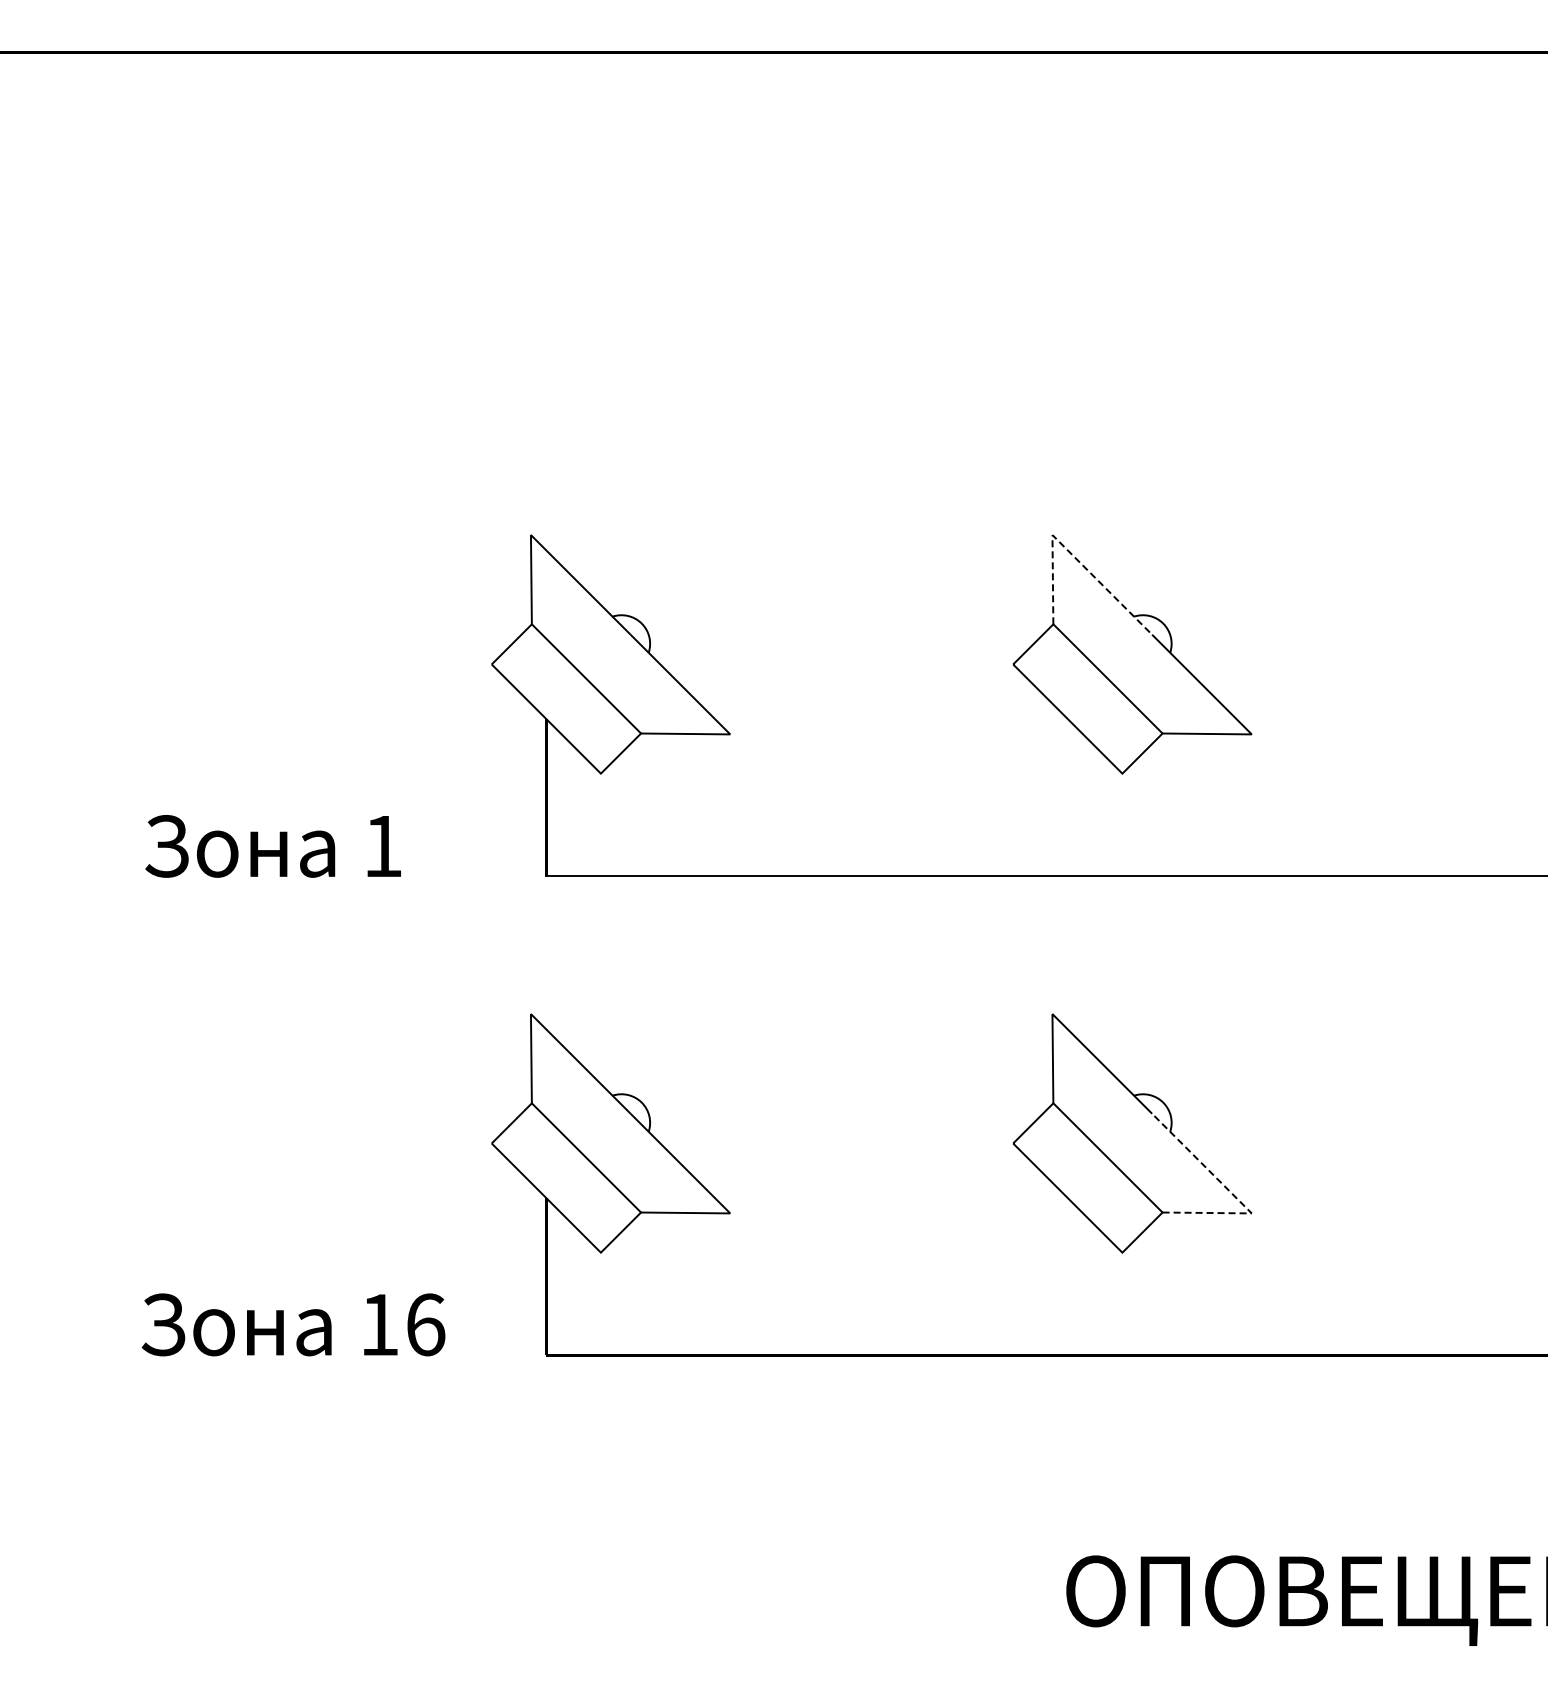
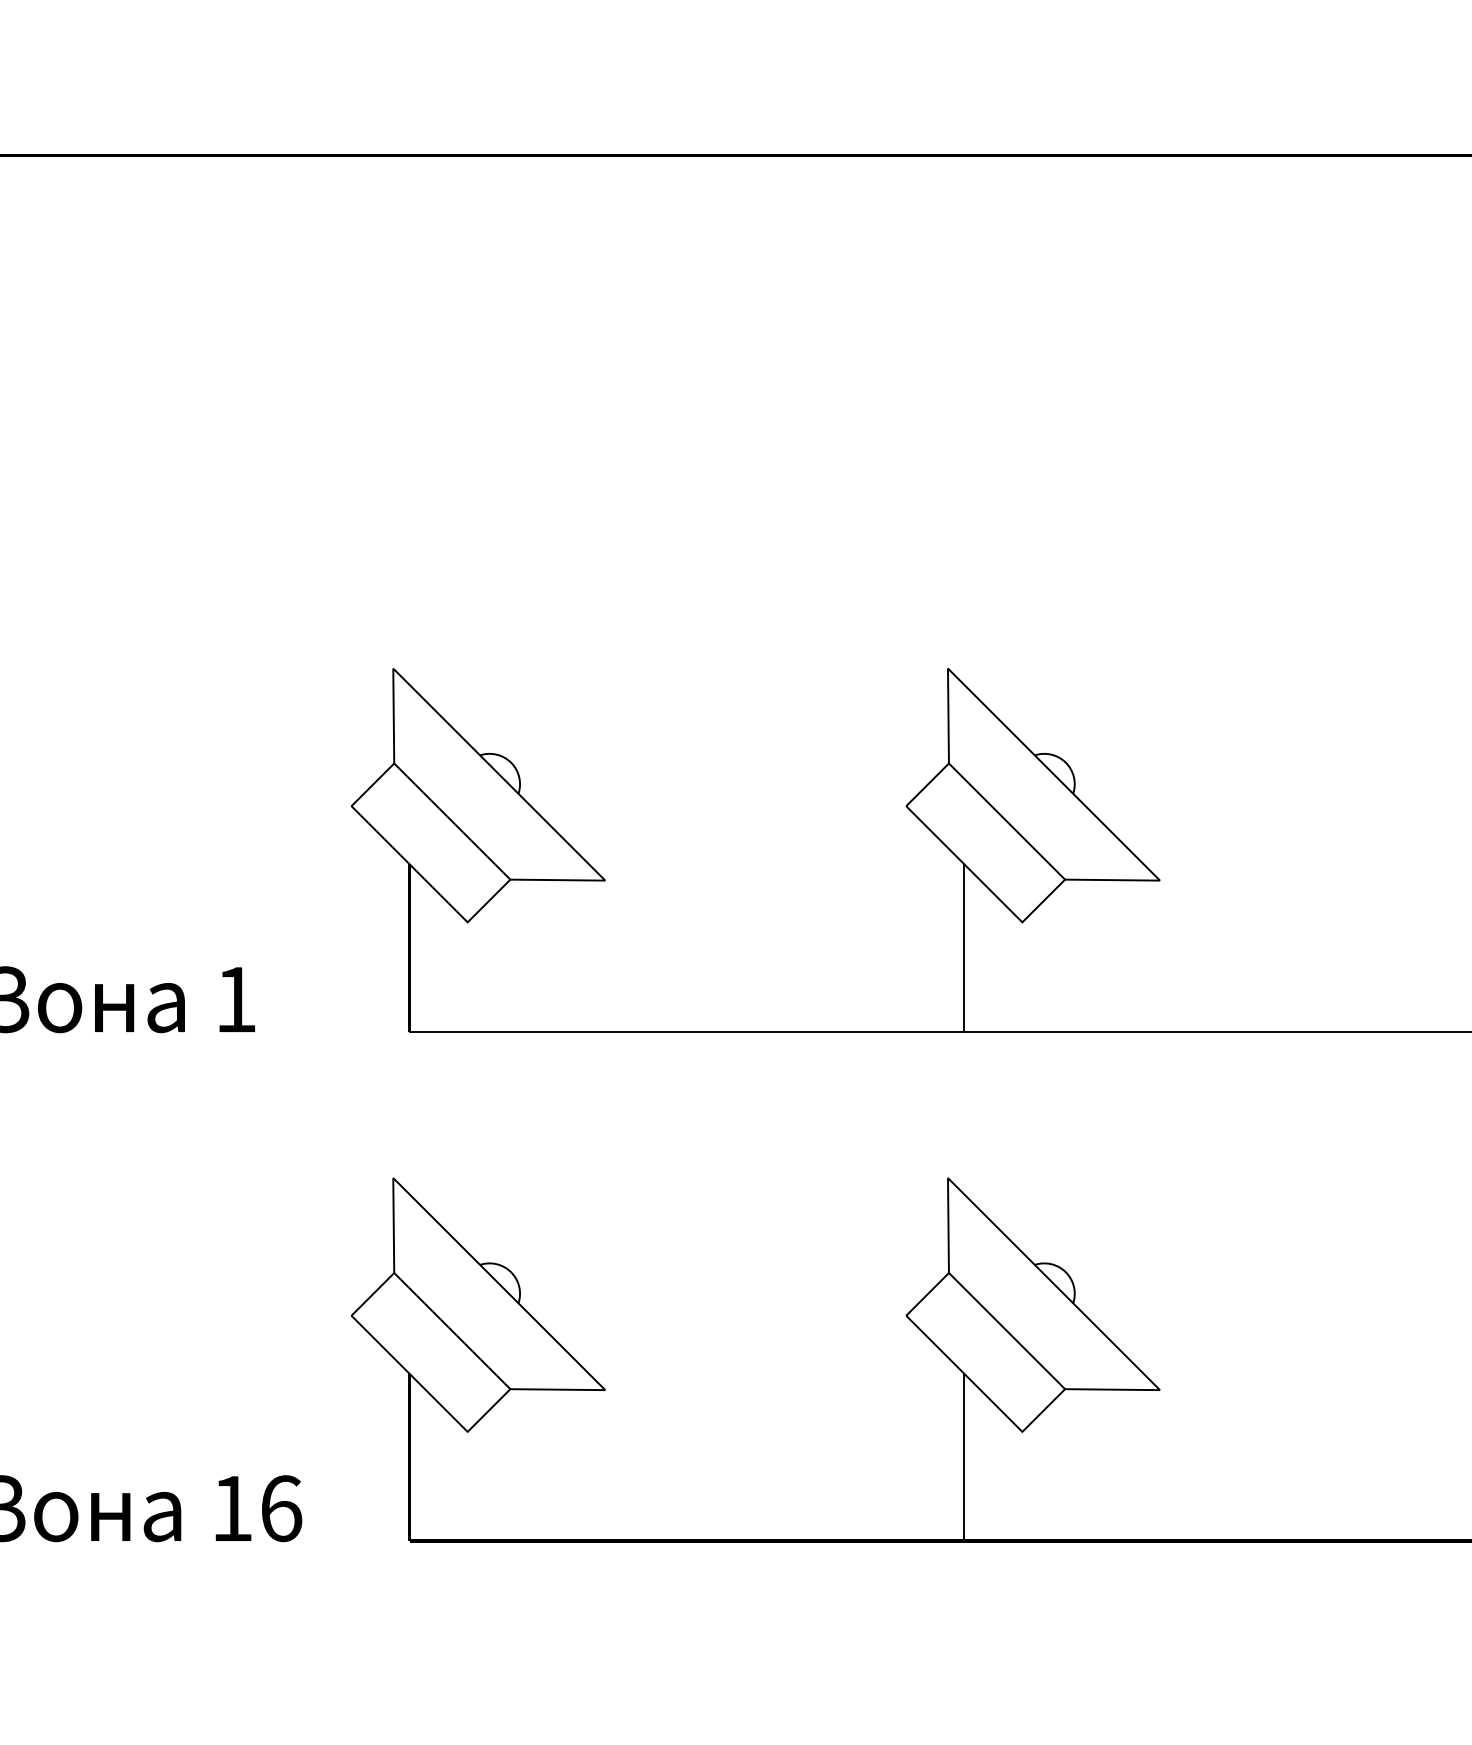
line: (1070, 552) -> (967, 687), dashed -> solid
line: (1067, 797) -> (963, 947), added
line: (1234, 1195) -> (1141, 1371), dashed -> solid
line: (1067, 1276) -> (963, 1457), added

